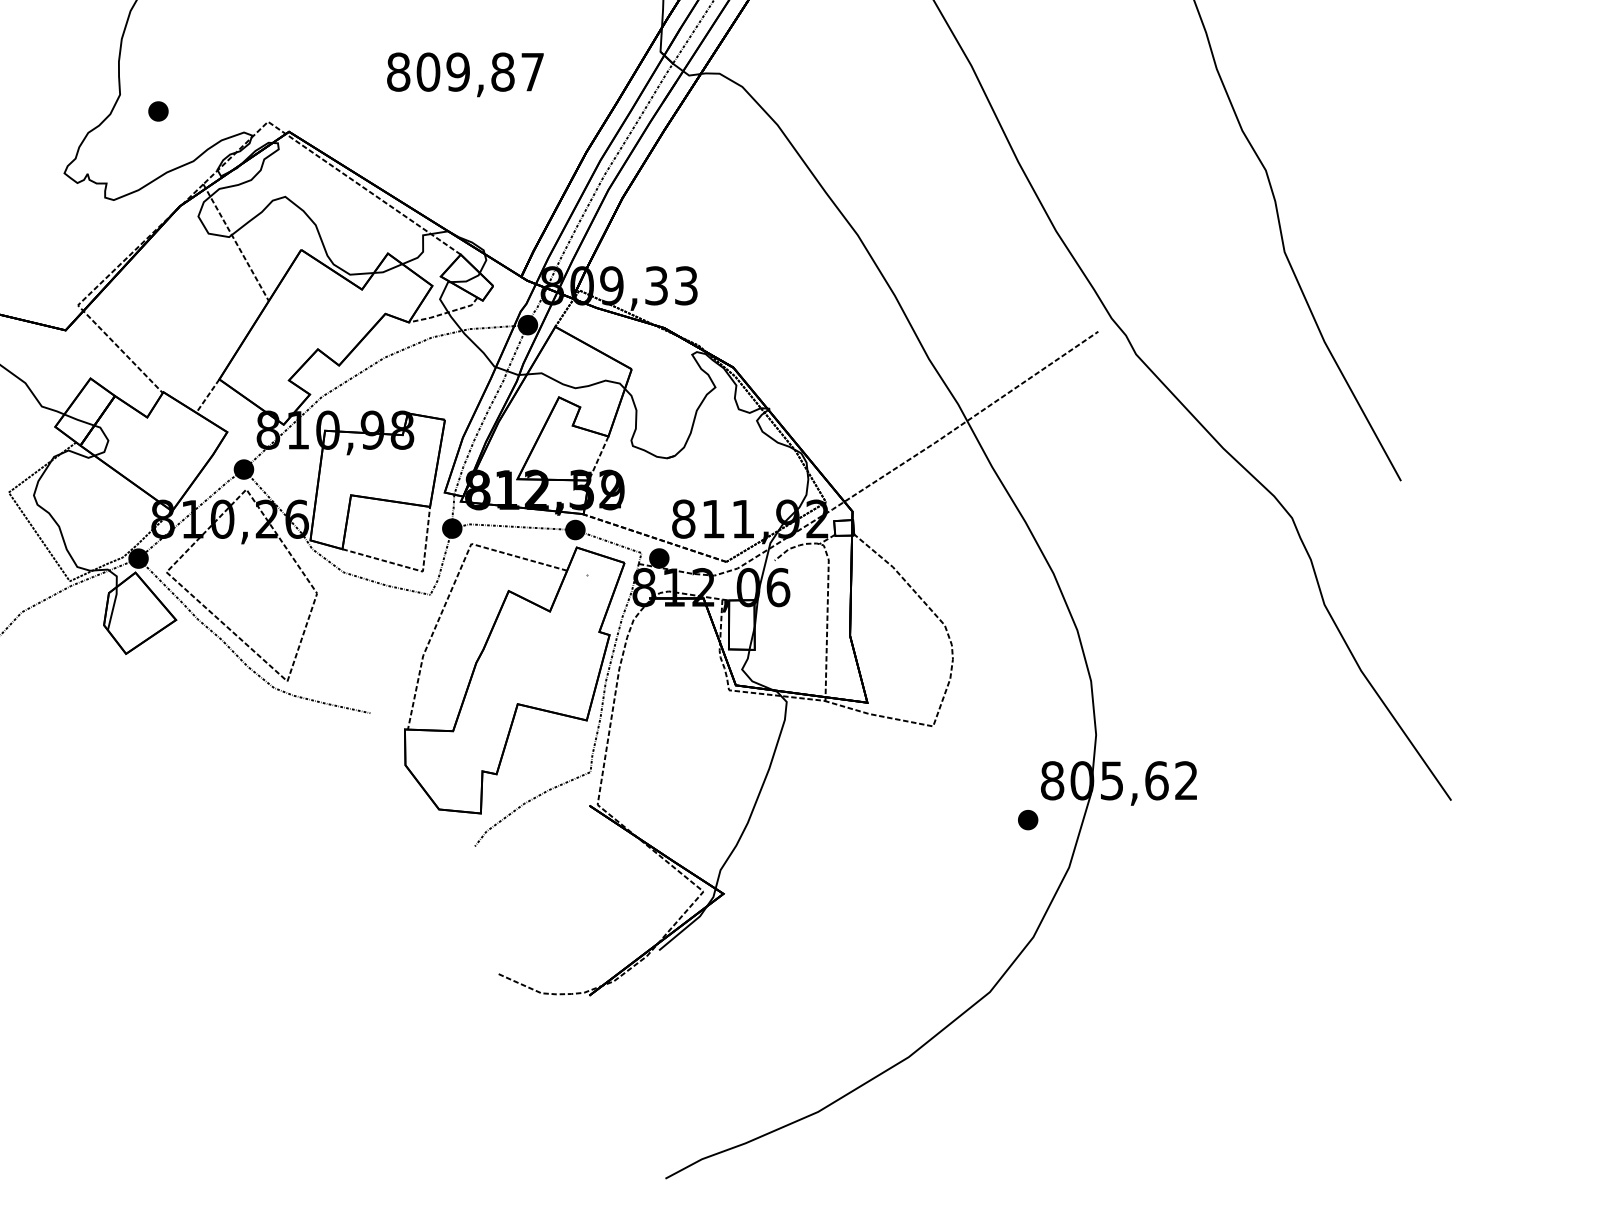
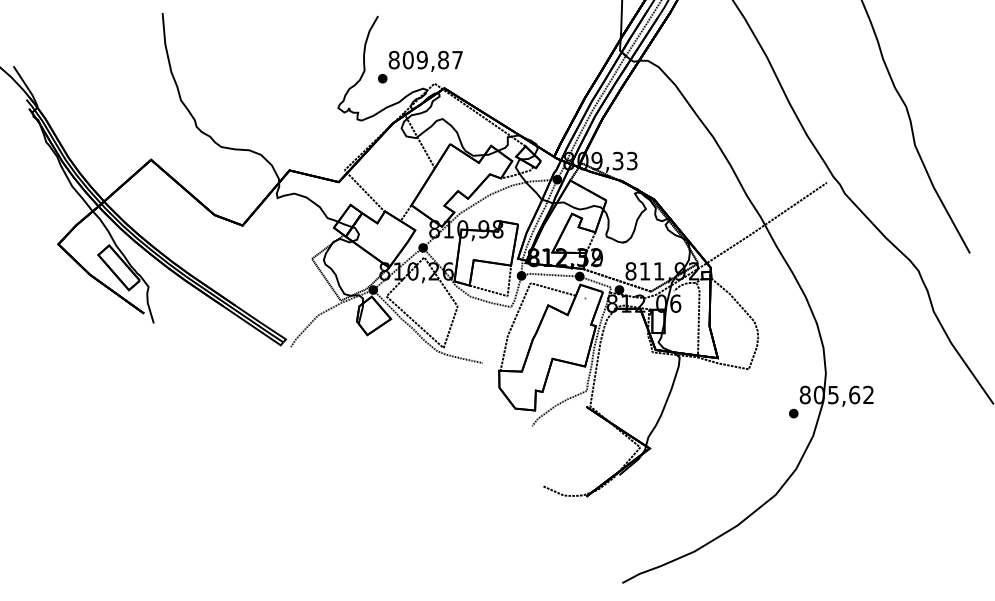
text: (464, 72) -> (425, 60), moved

